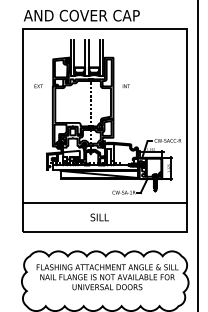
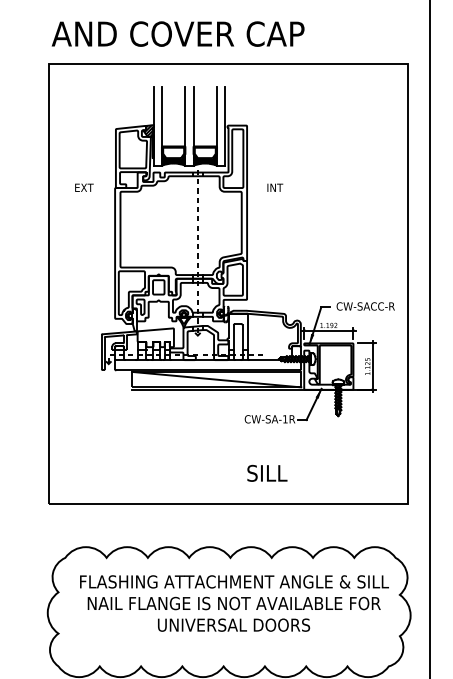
line: (104, 203) -> (227, 442), removed
text: (99, 217) -> (266, 473), moved

